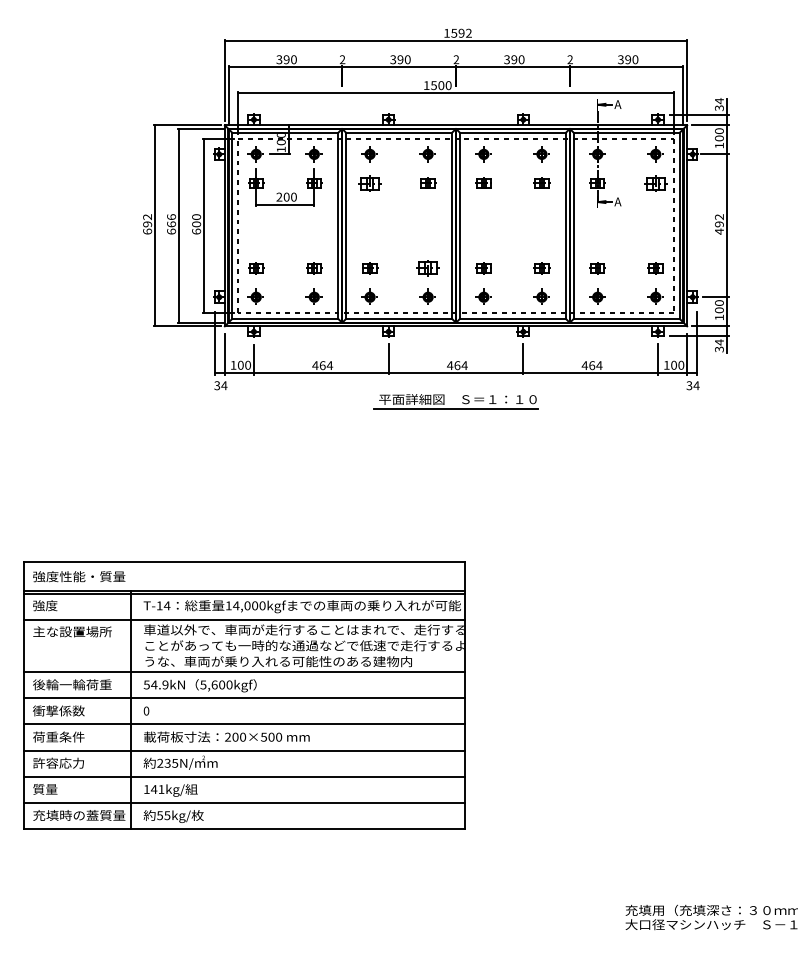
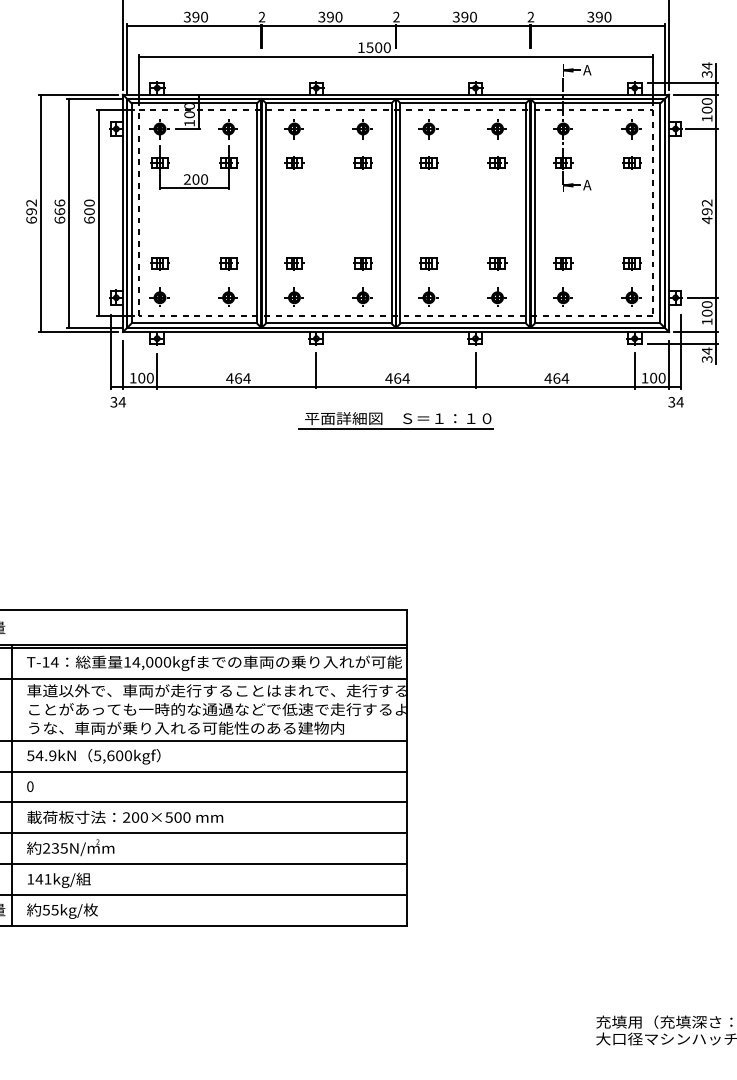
part: (370, 182) -> (294, 162), size x0.71
part: (655, 182) -> (631, 162), size x0.71
part: (428, 268) -> (363, 263), size x0.71

